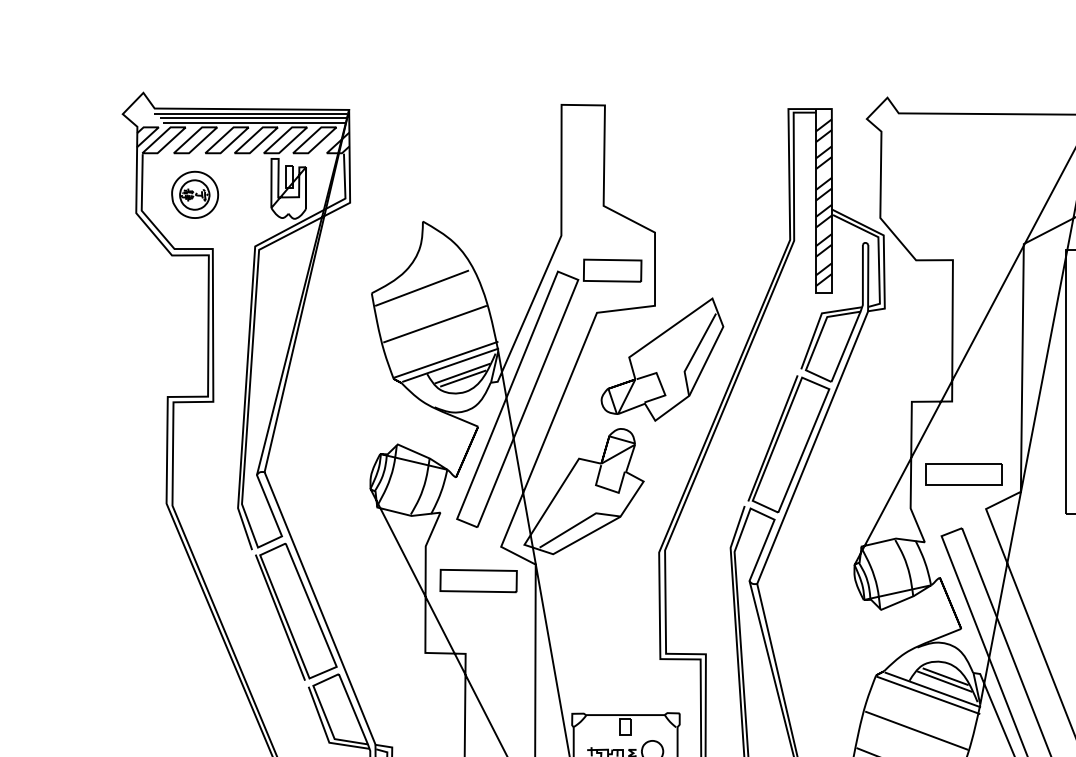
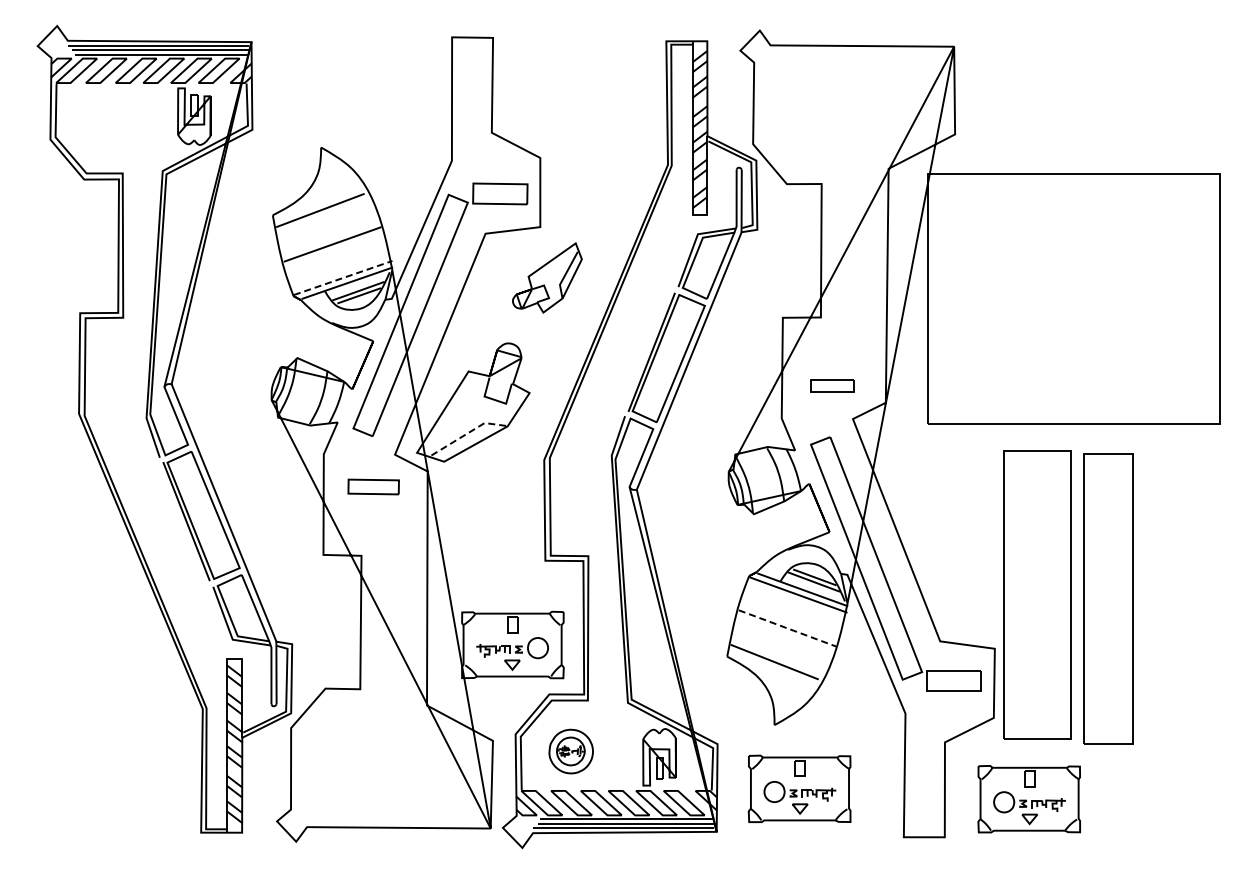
part: (194, 195) -> (105, 122), removed
line: (446, 359) -> (343, 277), solid -> dashed
part: (662, 359) -> (547, 277), size x0.6
part: (963, 473) -> (831, 385), size x0.6
line: (578, 523) -> (468, 432), solid -> dashed
part: (478, 580) -> (373, 486), size x0.7
line: (916, 730) -> (787, 628), solid -> dashed

